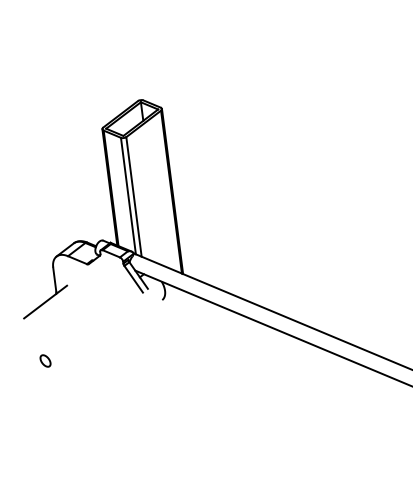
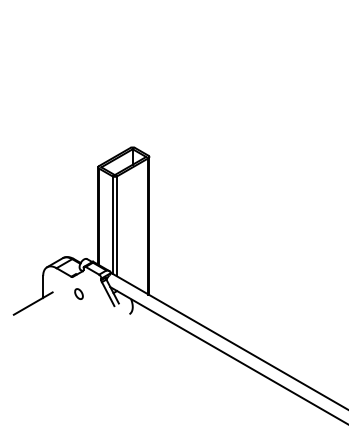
part: (44, 360) -> (78, 293), moved

